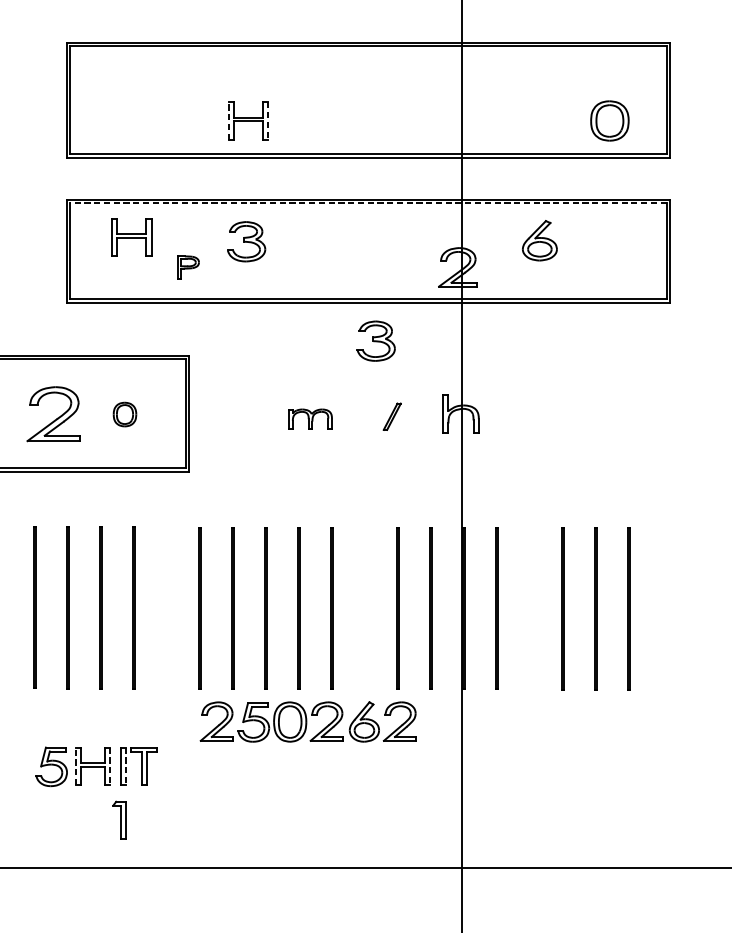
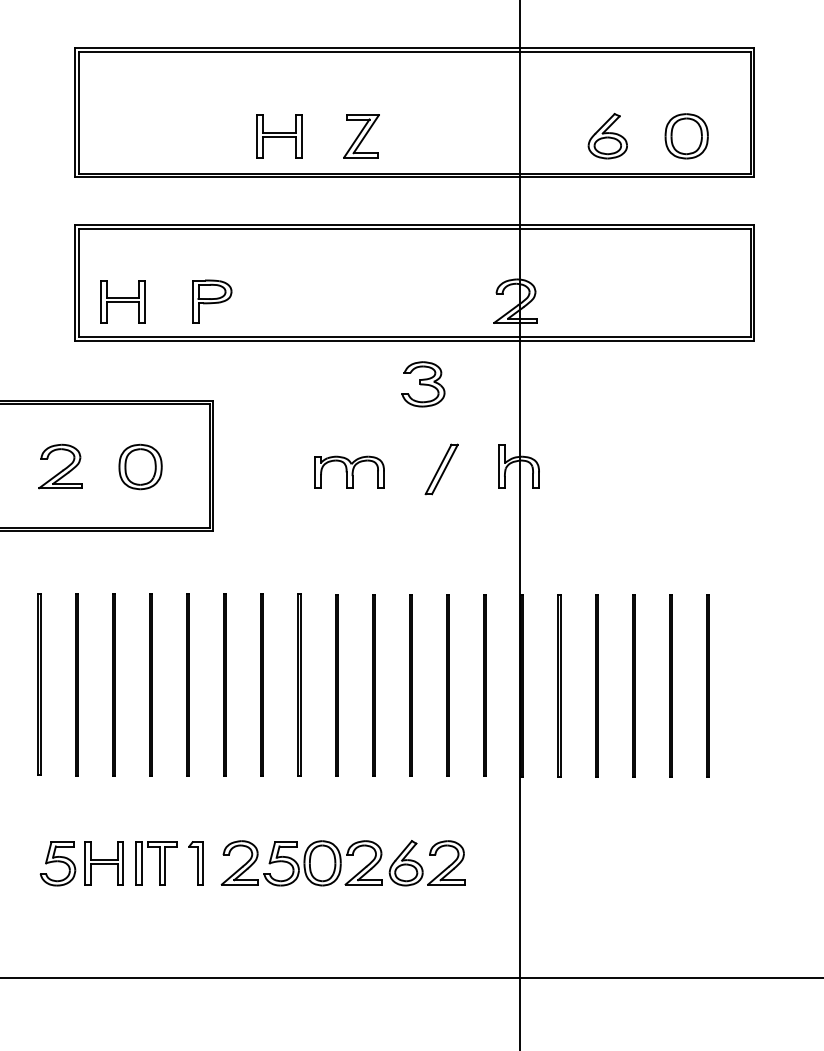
line: (228, 120) -> (257, 135), dashed -> solid
line: (267, 121) -> (301, 136), dashed -> solid
part: (321, 121) -> (361, 136), added
line: (368, 203) -> (414, 229), dashed -> solid
part: (131, 237) -> (122, 301), moved
part: (539, 240) -> (607, 136), moved
part: (246, 241) -> (277, 272), removed
part: (188, 267) -> (212, 301), size x1.67
part: (53, 414) -> (60, 466), size x0.71
part: (124, 414) -> (140, 466), size x1.67
part: (392, 416) -> (441, 469), size x1.67
part: (310, 418) -> (349, 471), size x1.43
line: (166, 607) -> (187, 684), added
line: (364, 608) -> (410, 685), added
line: (529, 608) -> (596, 685), added
part: (307, 722) -> (342, 863), moved
line: (76, 765) -> (85, 862), dashed -> solid
line: (109, 766) -> (123, 863), dashed -> solid
line: (125, 766) -> (141, 863), dashed -> solid
part: (118, 820) -> (195, 863), moved

